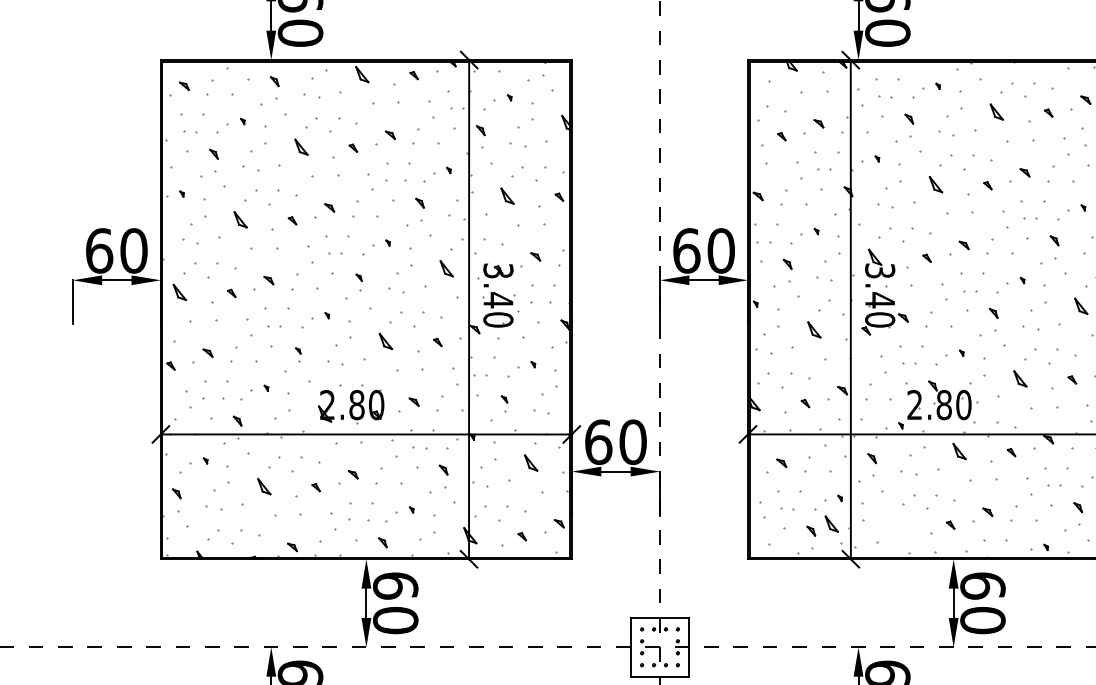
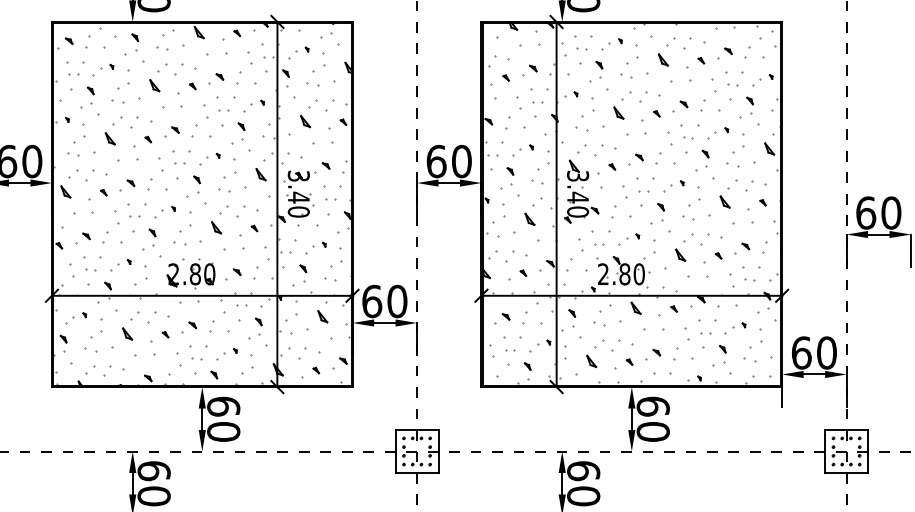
part: (395, 181) -> (223, 110), size x0.62
part: (358, 282) -> (196, 184), size x1.43
part: (541, 302) -> (330, 199), size x0.62
part: (298, 354) -> (152, 237), size x1.67
part: (213, 398) -> (90, 269), size x0.62
part: (504, 403) -> (303, 273), size x1.43
part: (358, 520) -> (196, 358), size x0.62
part: (831, 524) -> (591, 361), moved

